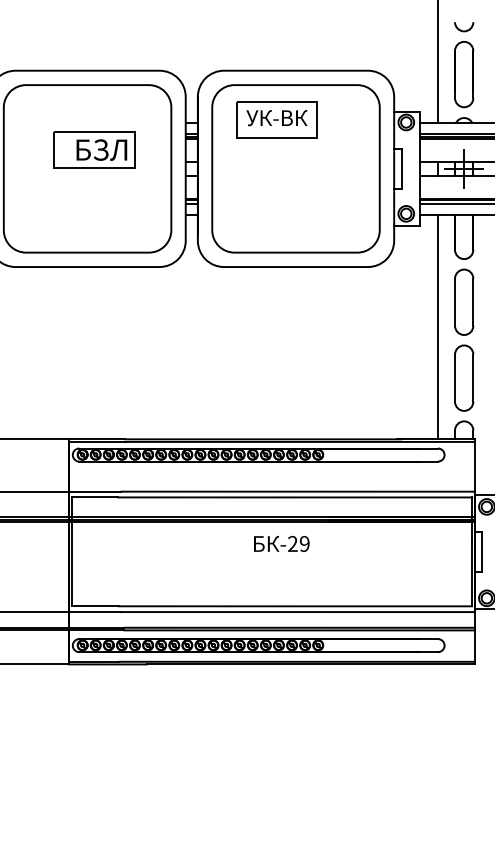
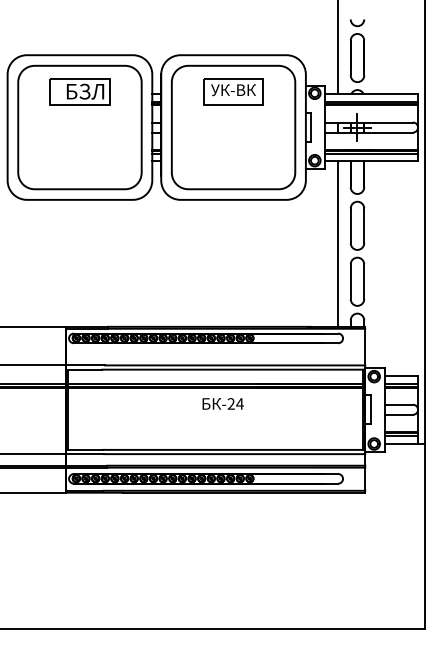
part: (276, 119) -> (233, 91), moved
part: (93, 149) -> (79, 91), moved
text: (304, 543) -> (239, 403), -29 -> -24

